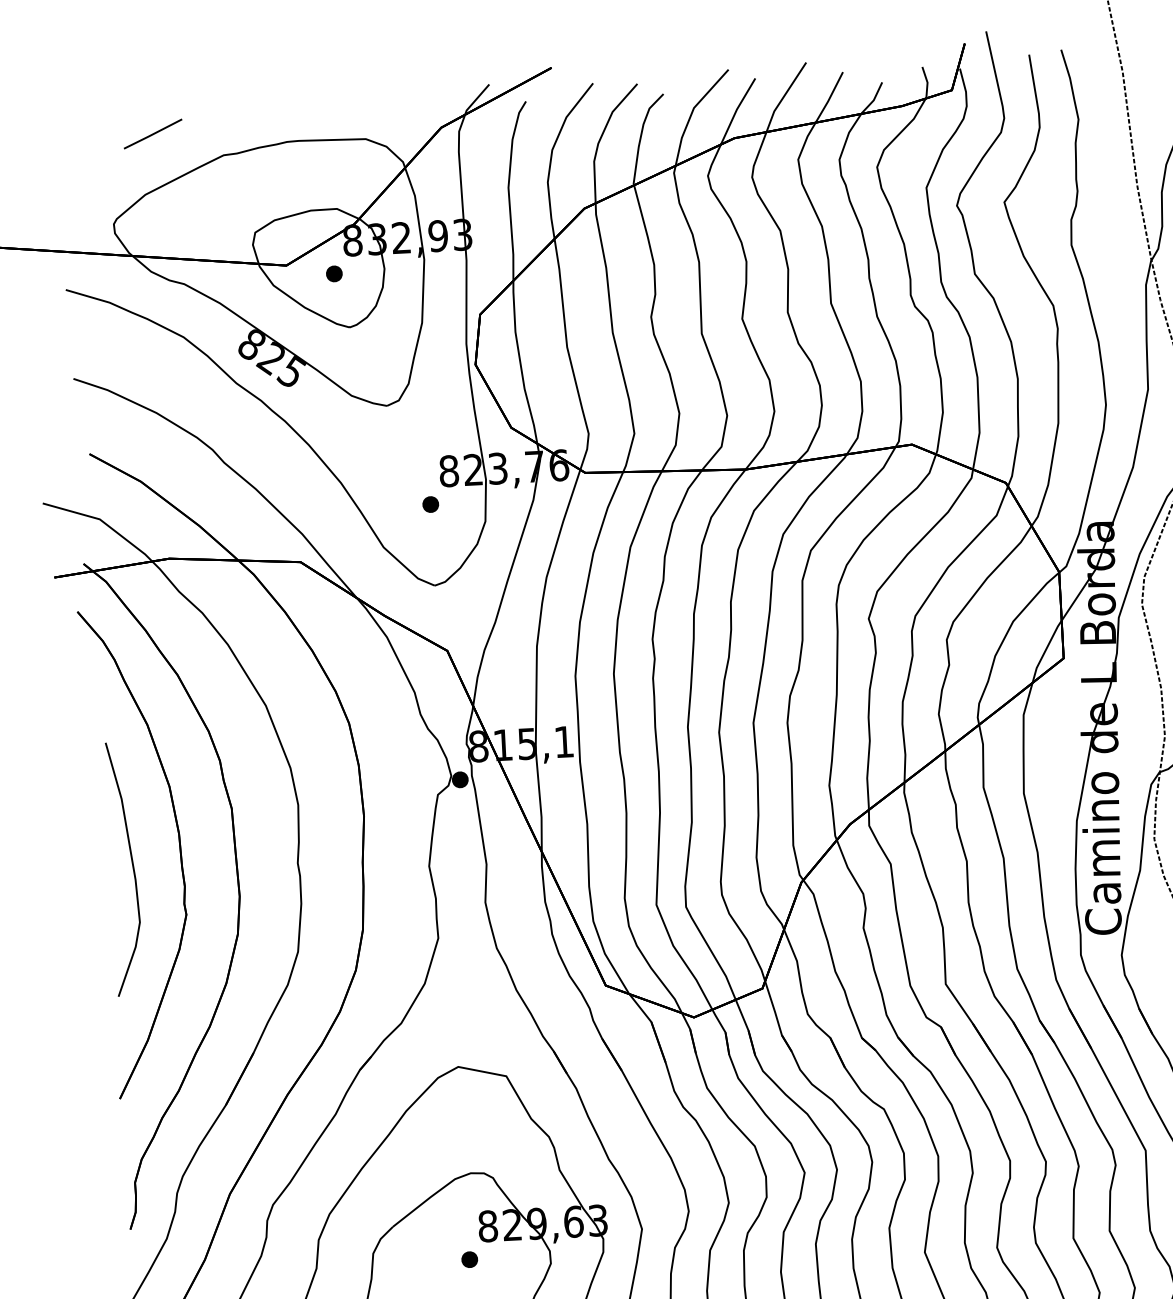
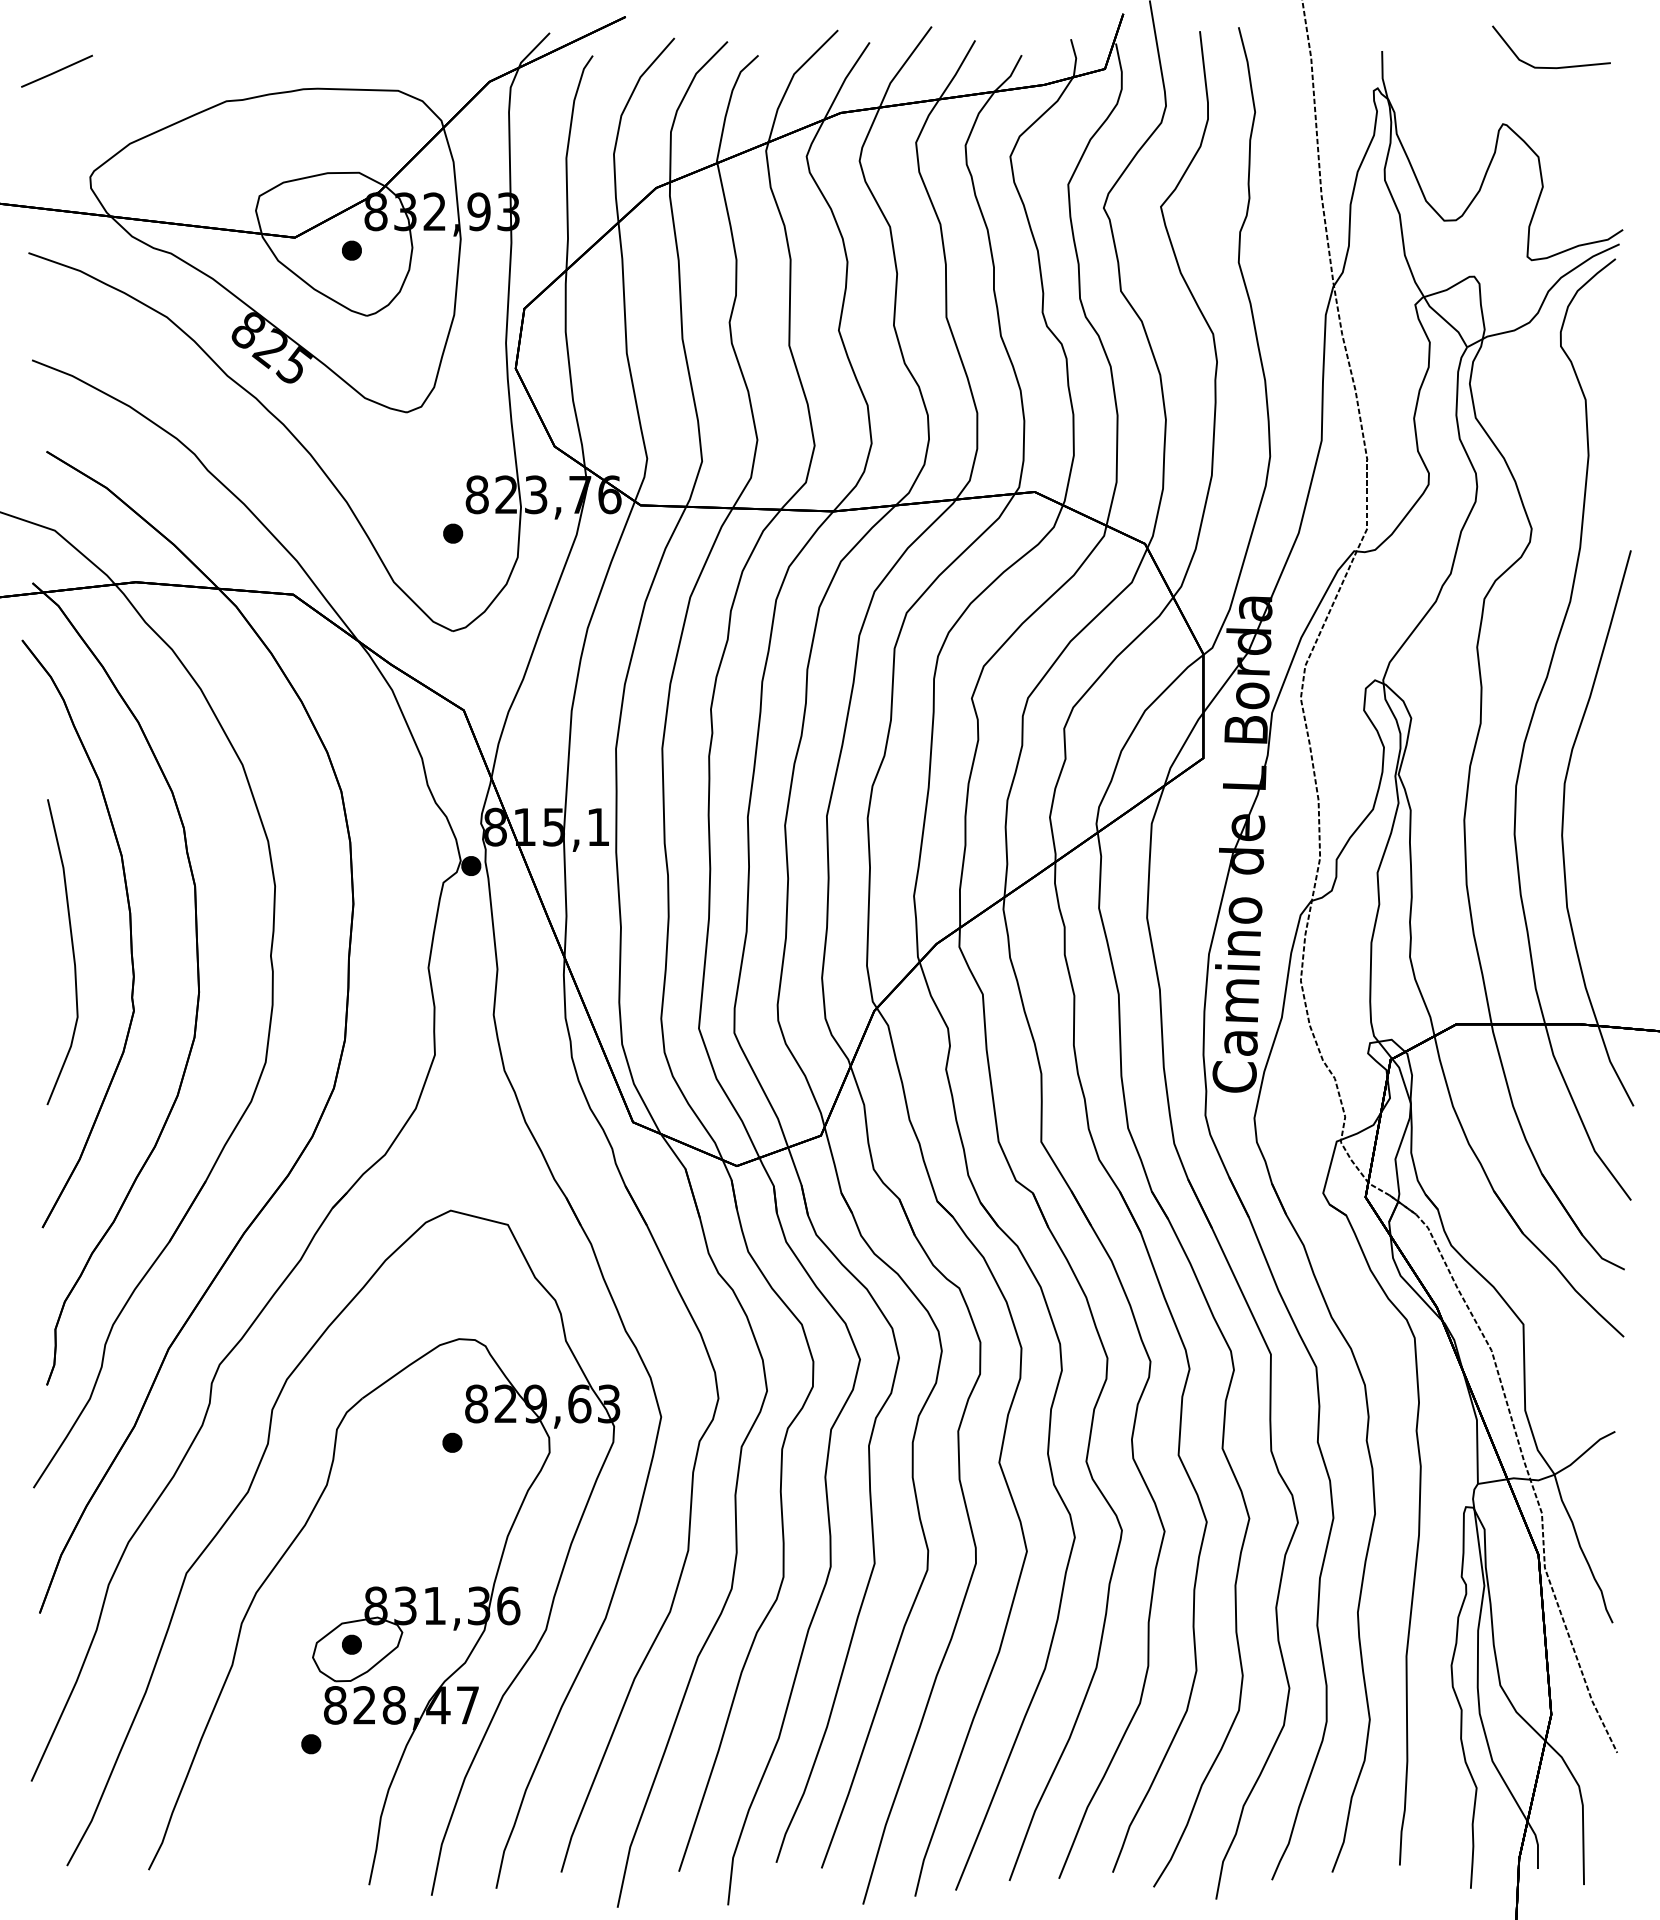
line: (152, 133) -> (56, 70), moved

